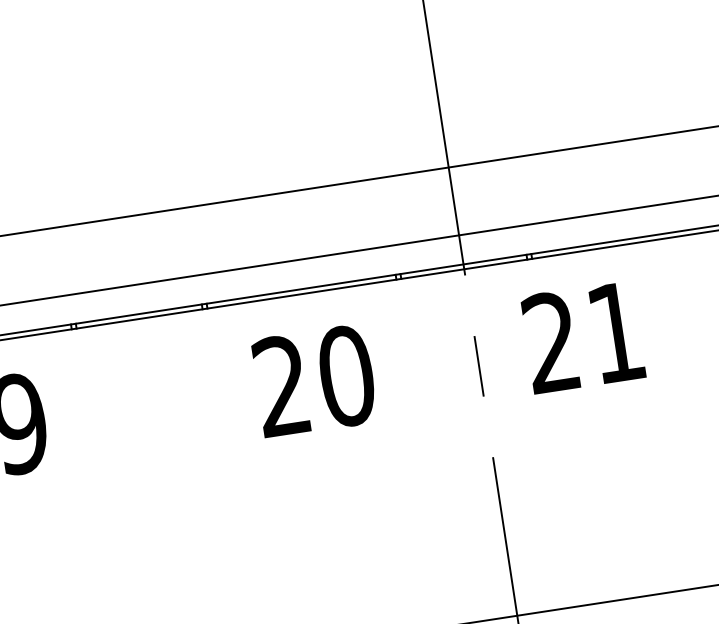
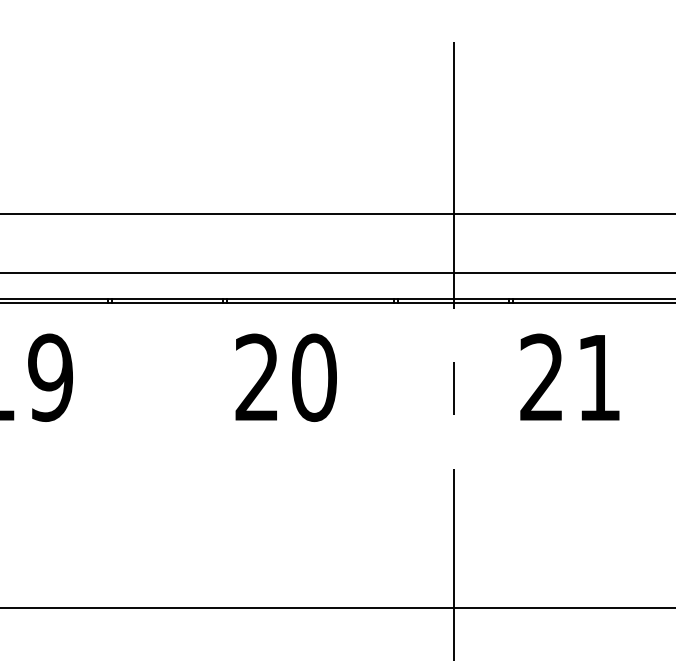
text: (582, 336) -> (569, 376), moved
text: (313, 380) -> (285, 377), moved

